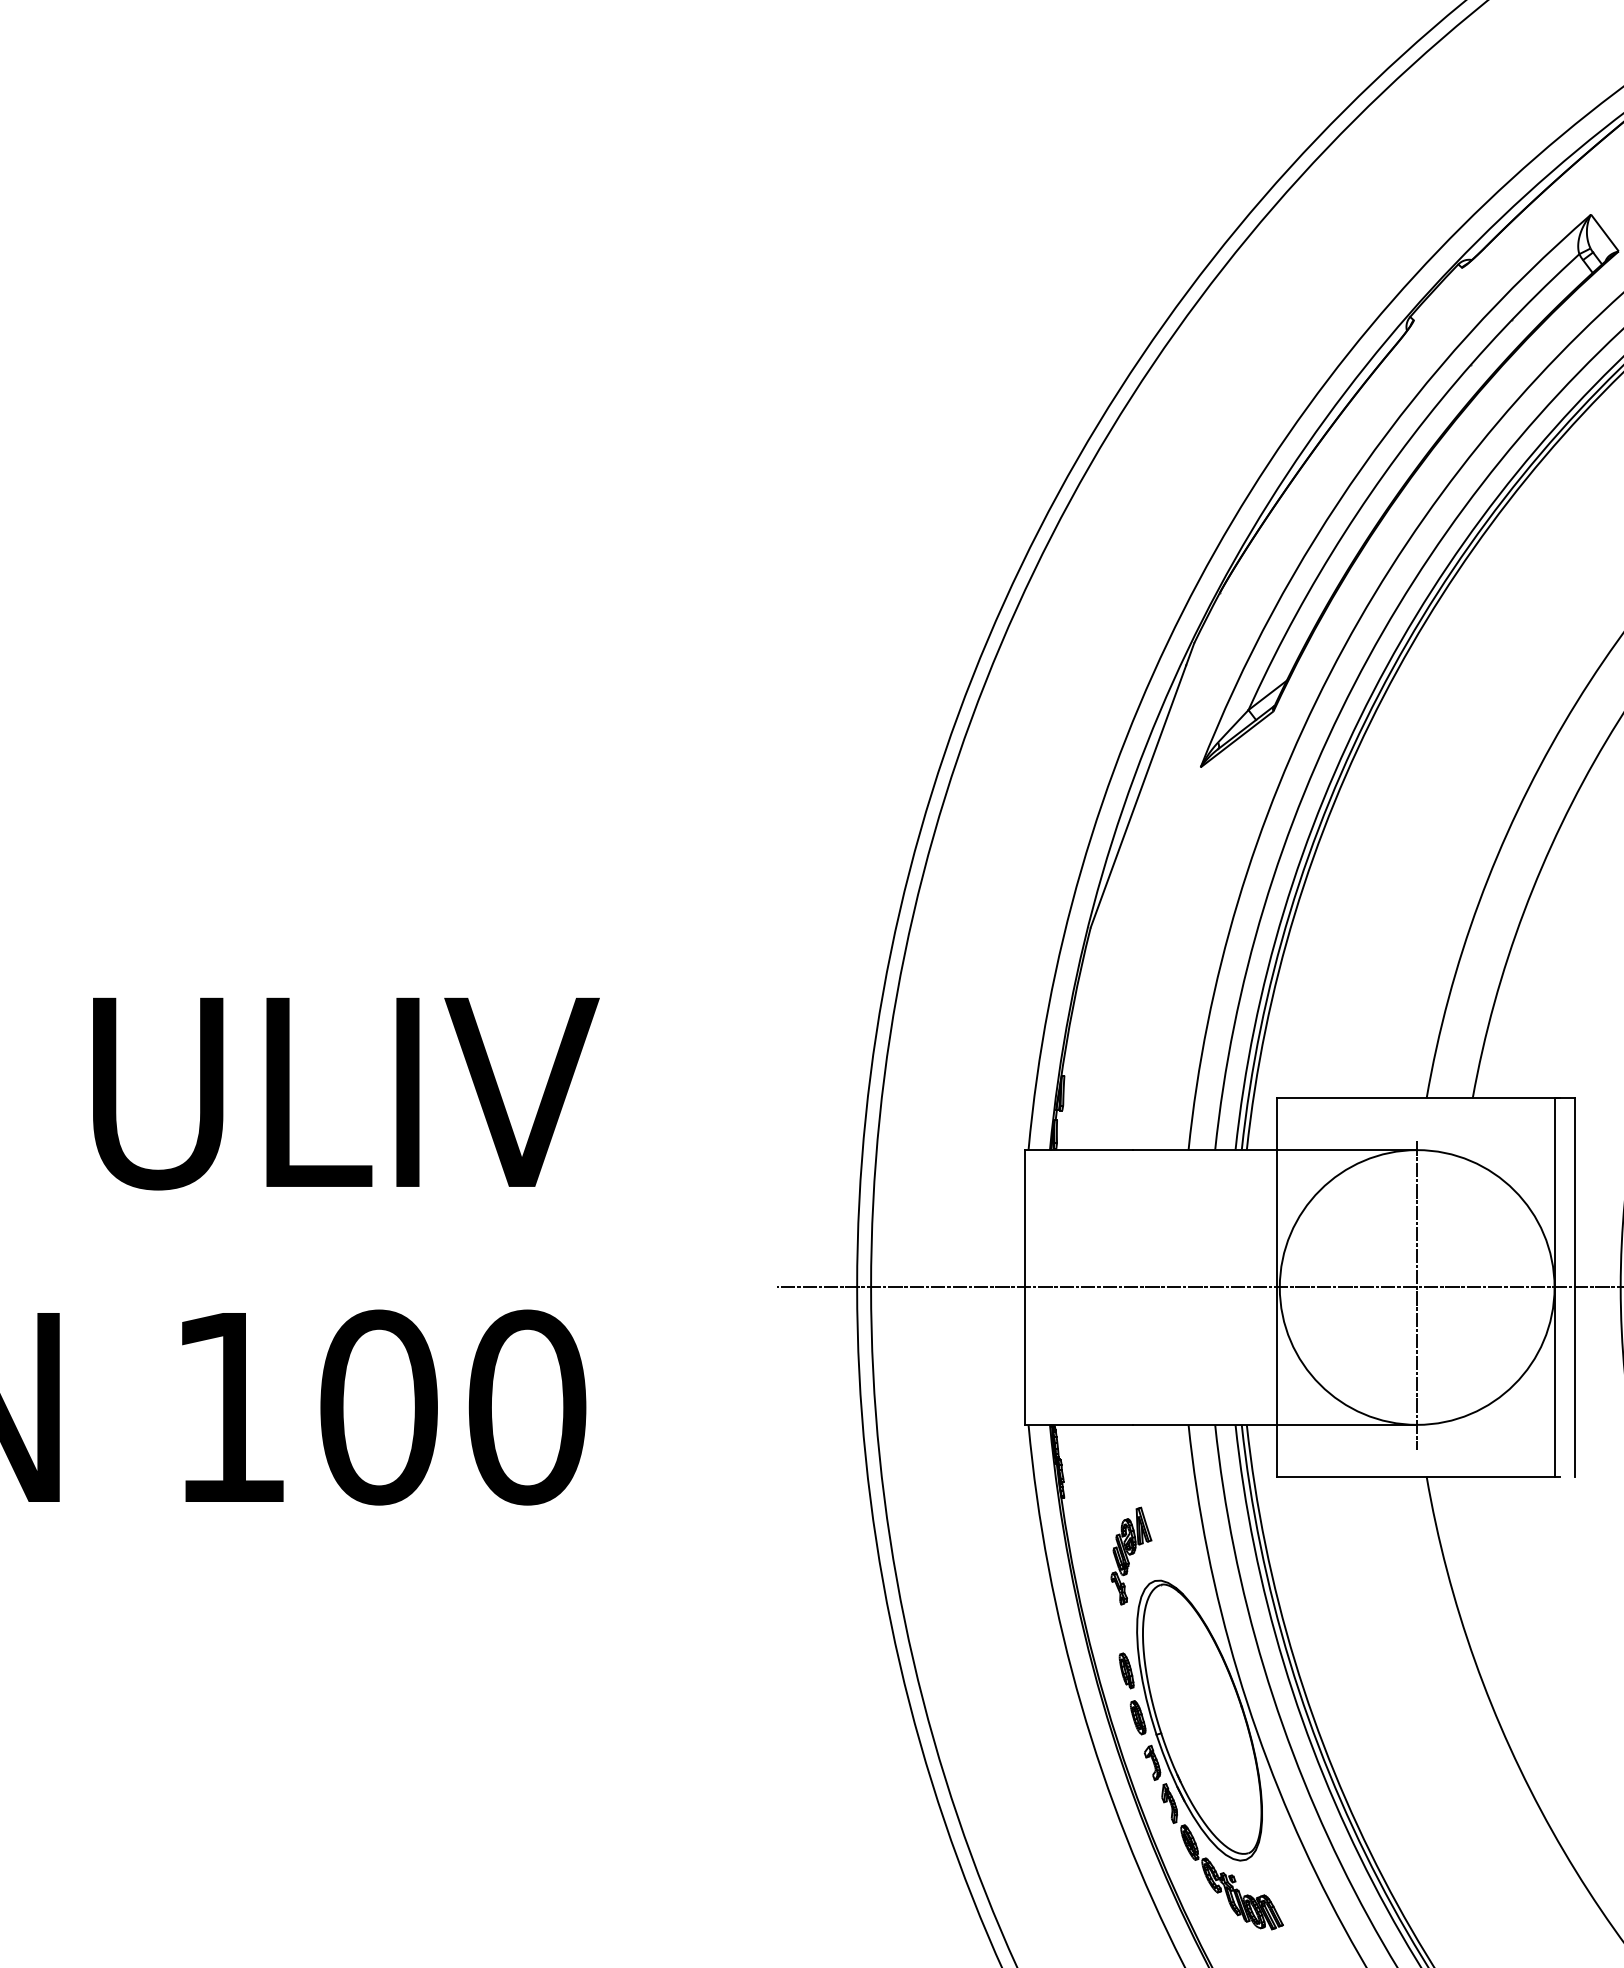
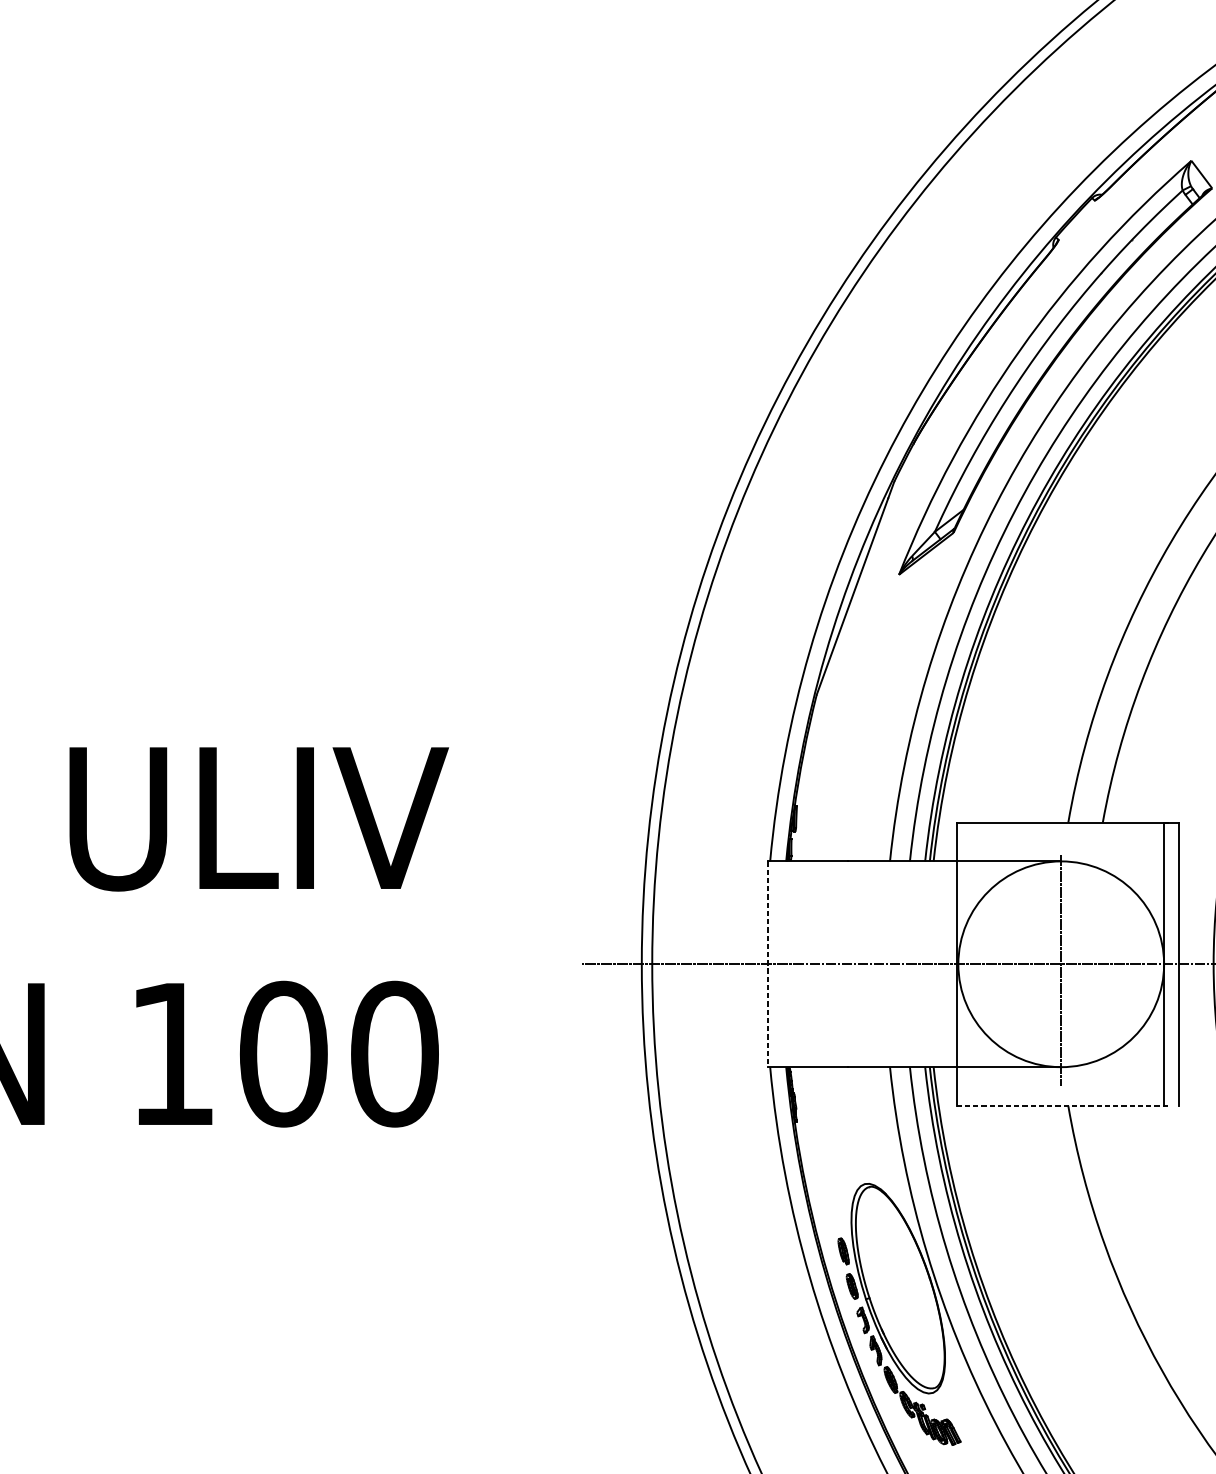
line: (1025, 1288) -> (767, 965), solid -> dashed
line: (1419, 1476) -> (1062, 1105), solid -> dashed
part: (1131, 1555) -> (847, 1164), removed

